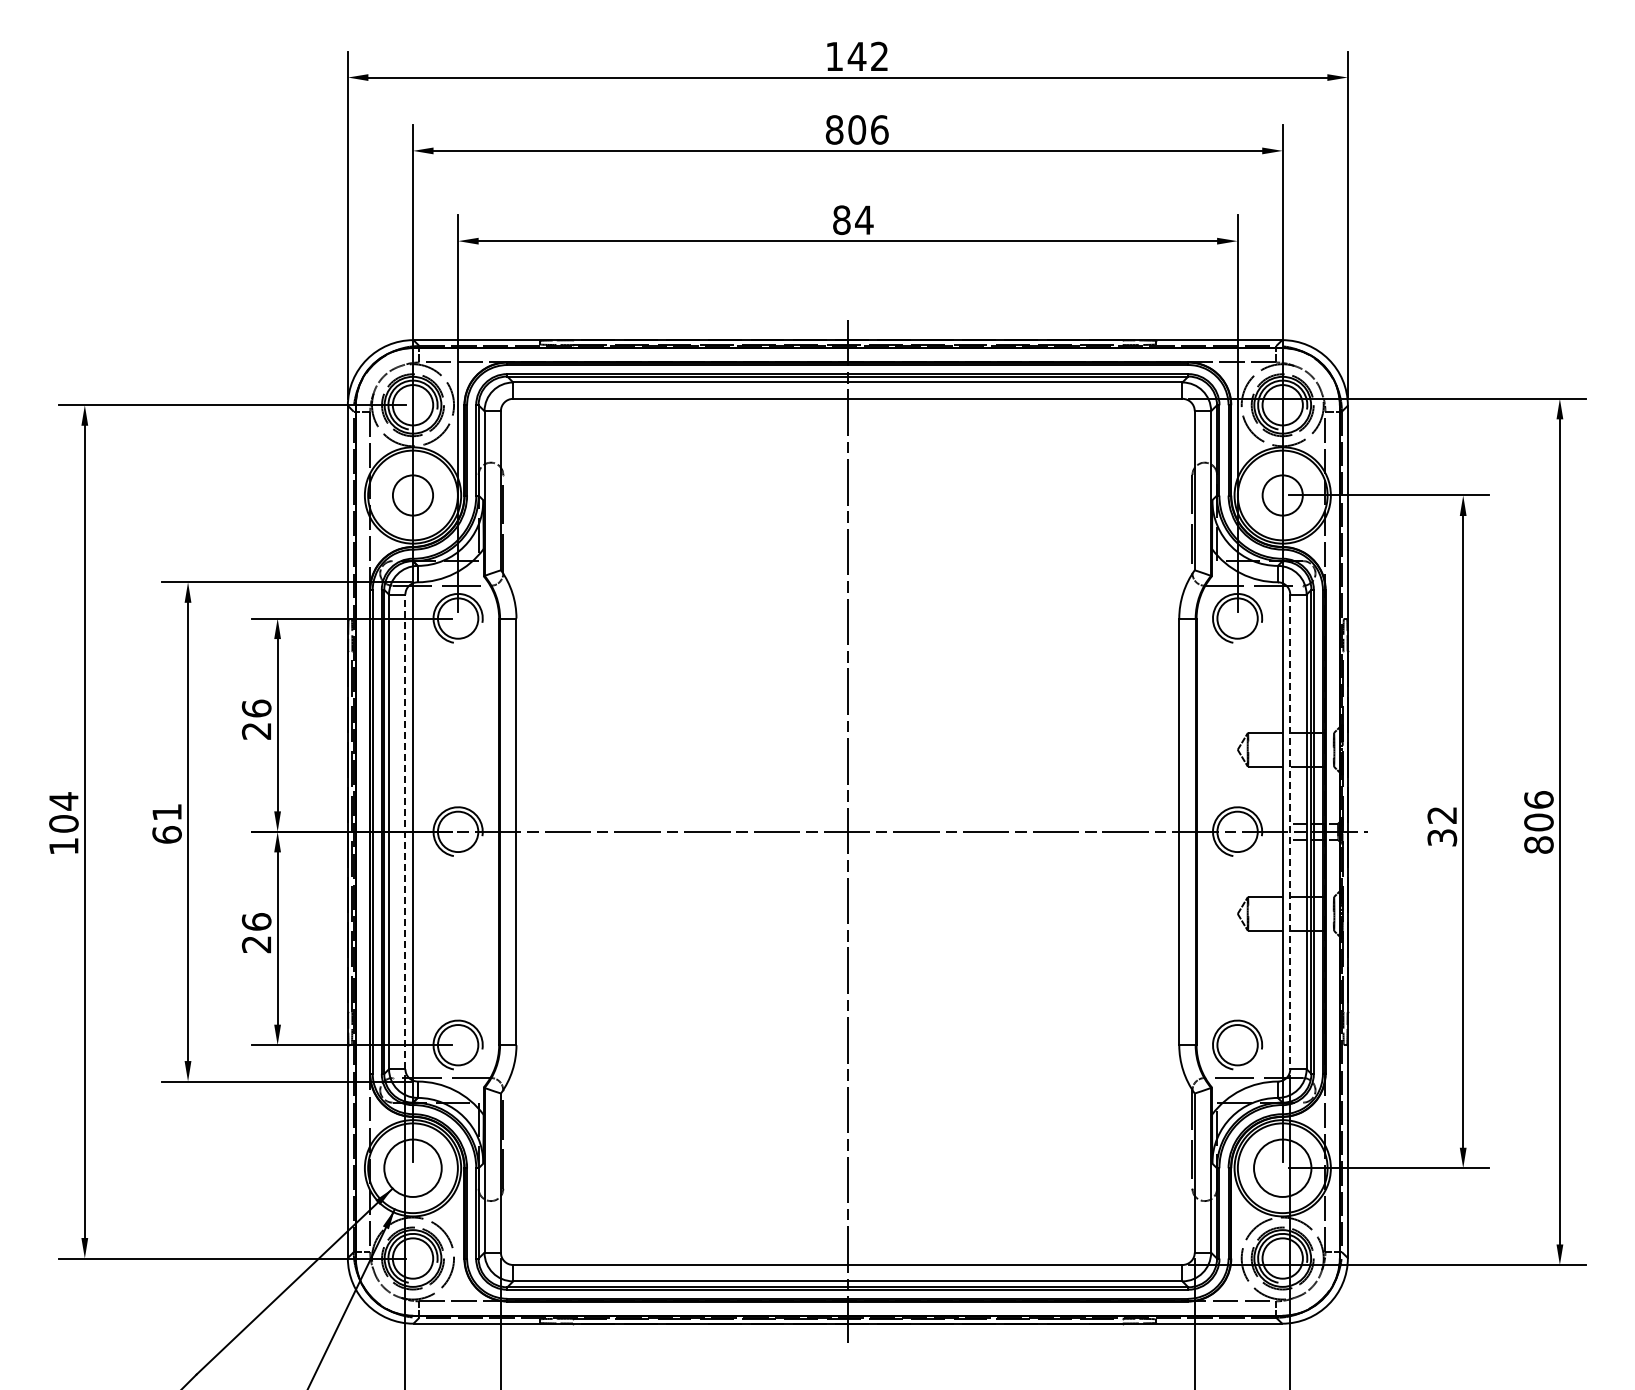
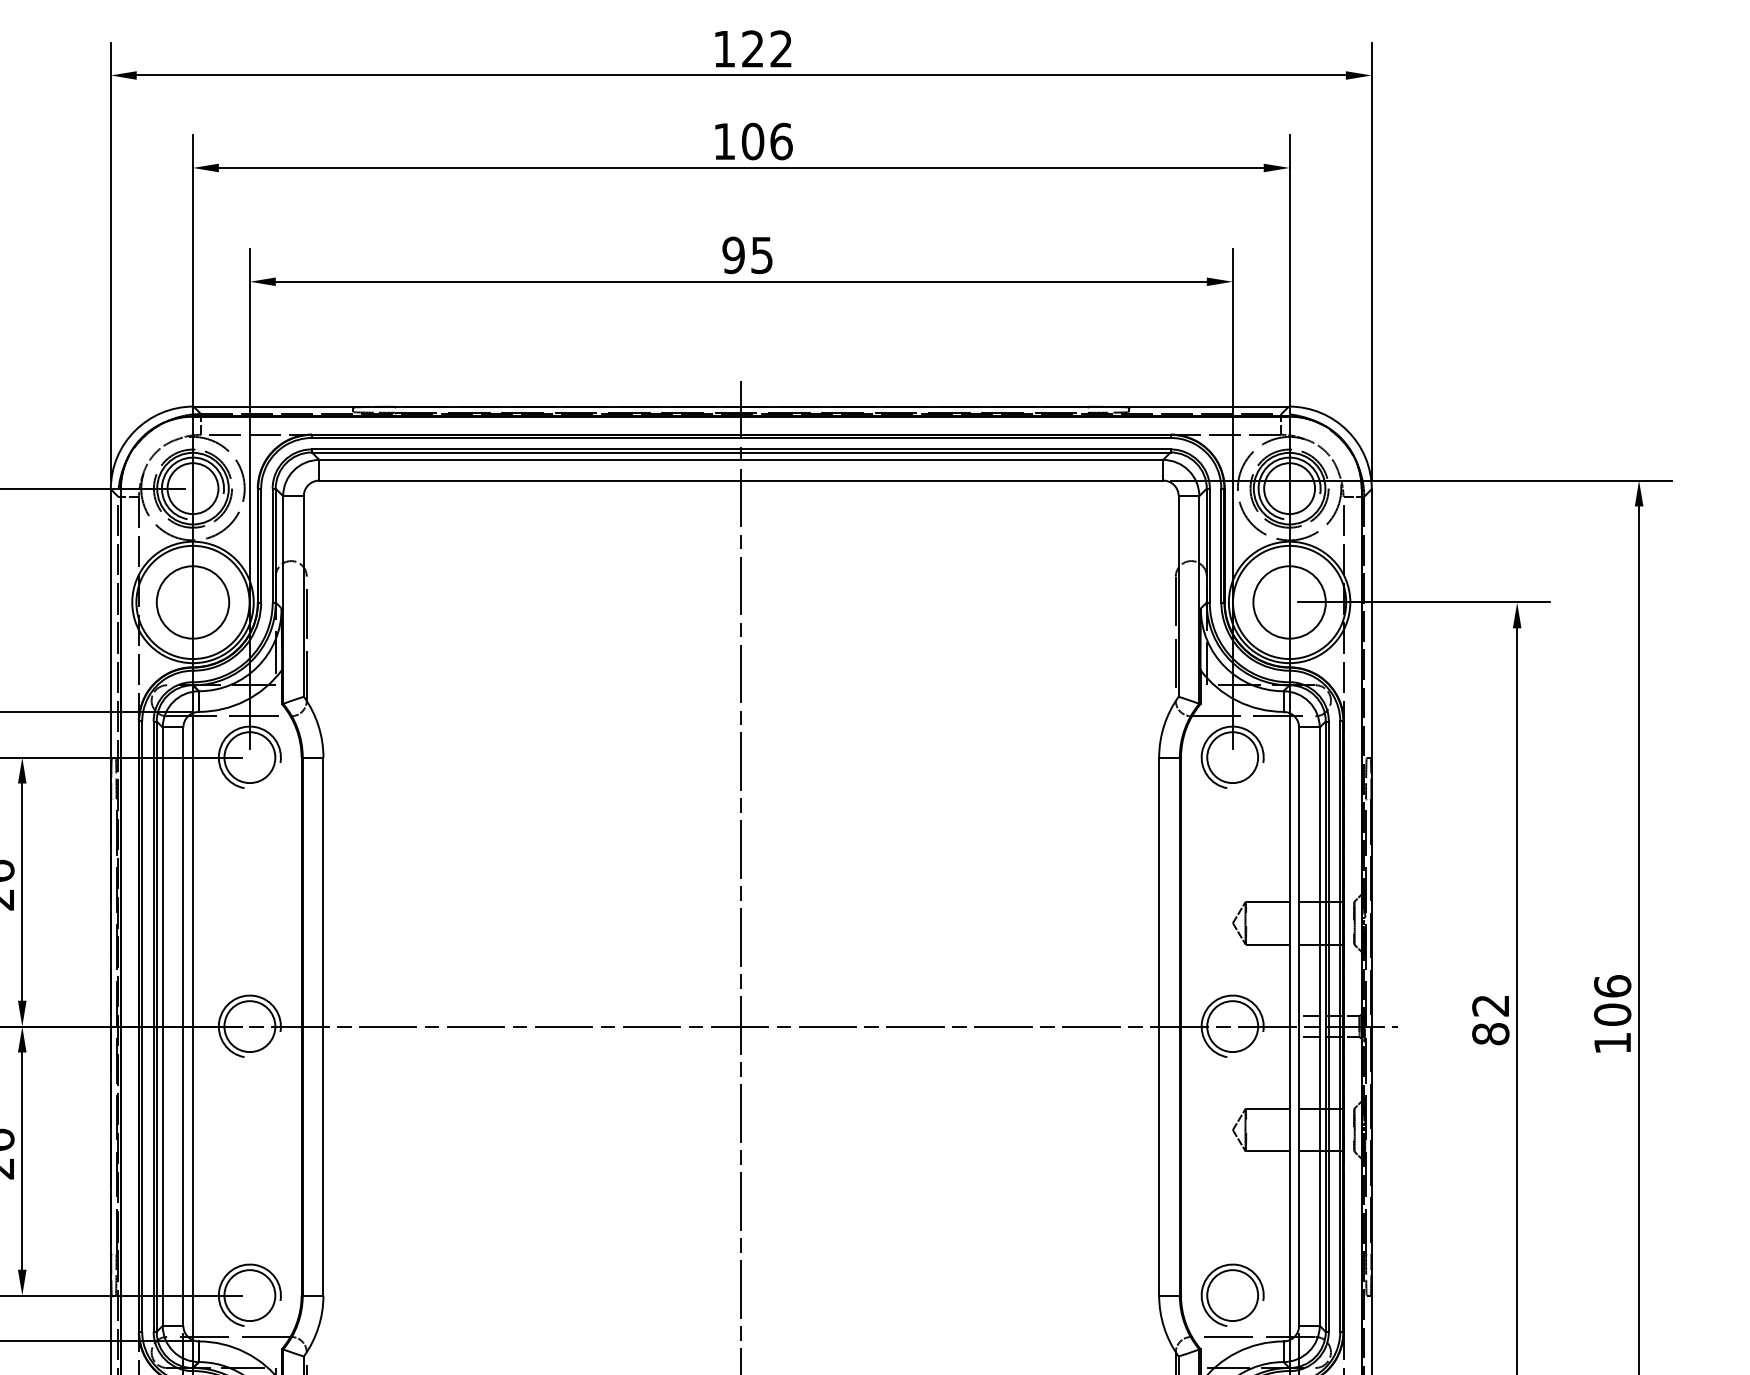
text: (856, 55) -> (752, 47), 142 -> 122
text: (834, 129) -> (724, 140), 806 -> 106
text: (853, 220) -> (748, 255), 84 -> 95
circle: (412, 495) -> (192, 602), size x1.43
circle: (1282, 495) -> (1289, 602), size x1.43
line: (405, 831) -> (183, 1026), dashed -> solid
line: (1290, 832) -> (1299, 1027), dashed -> solid
text: (1442, 837) -> (1491, 1033), 32 -> 82
text: (1538, 844) -> (1612, 1042), 806 -> 106

